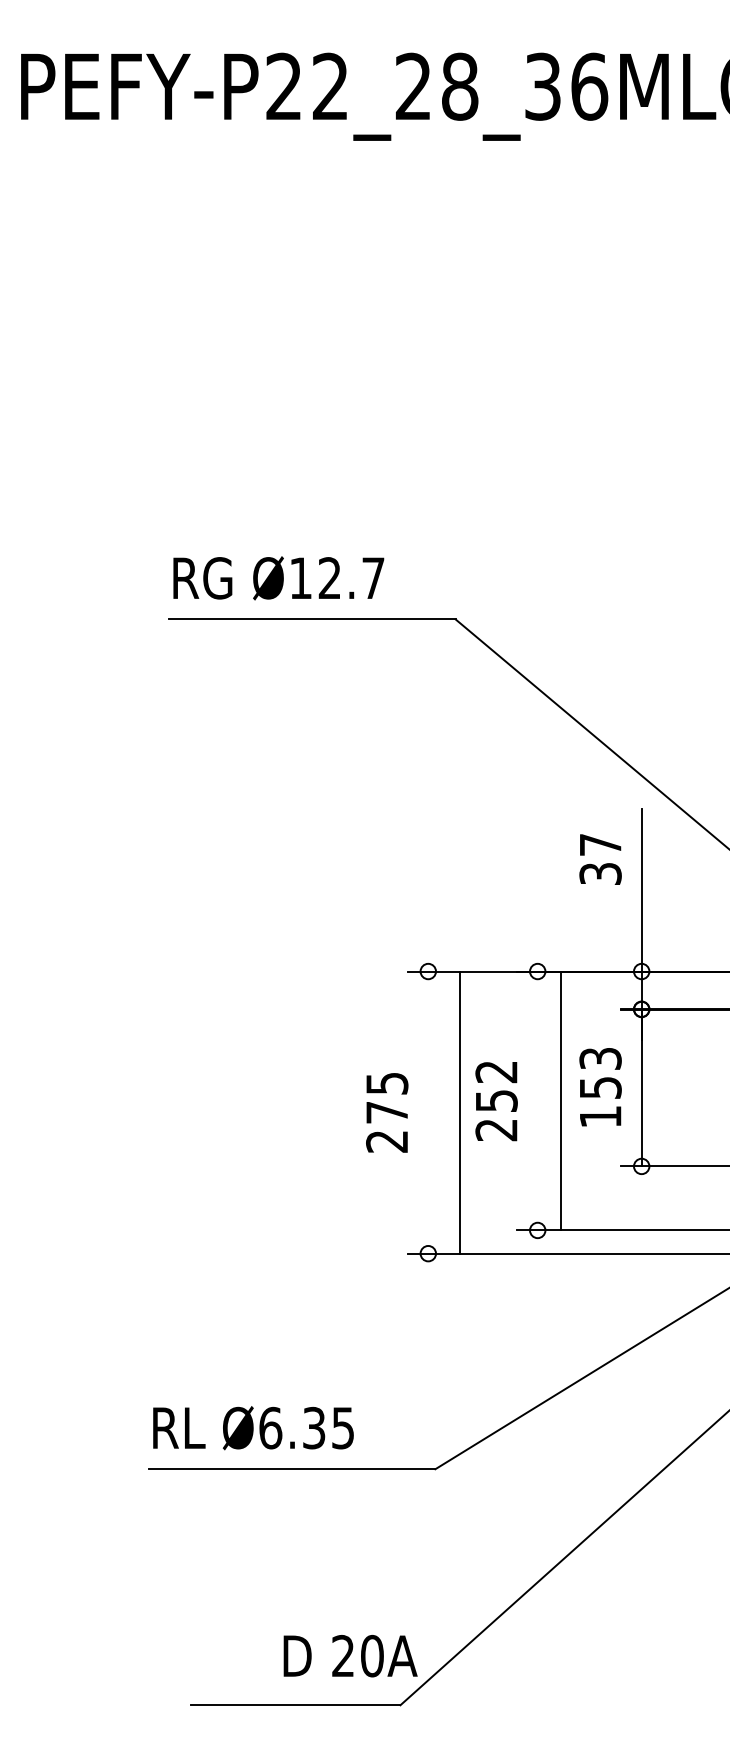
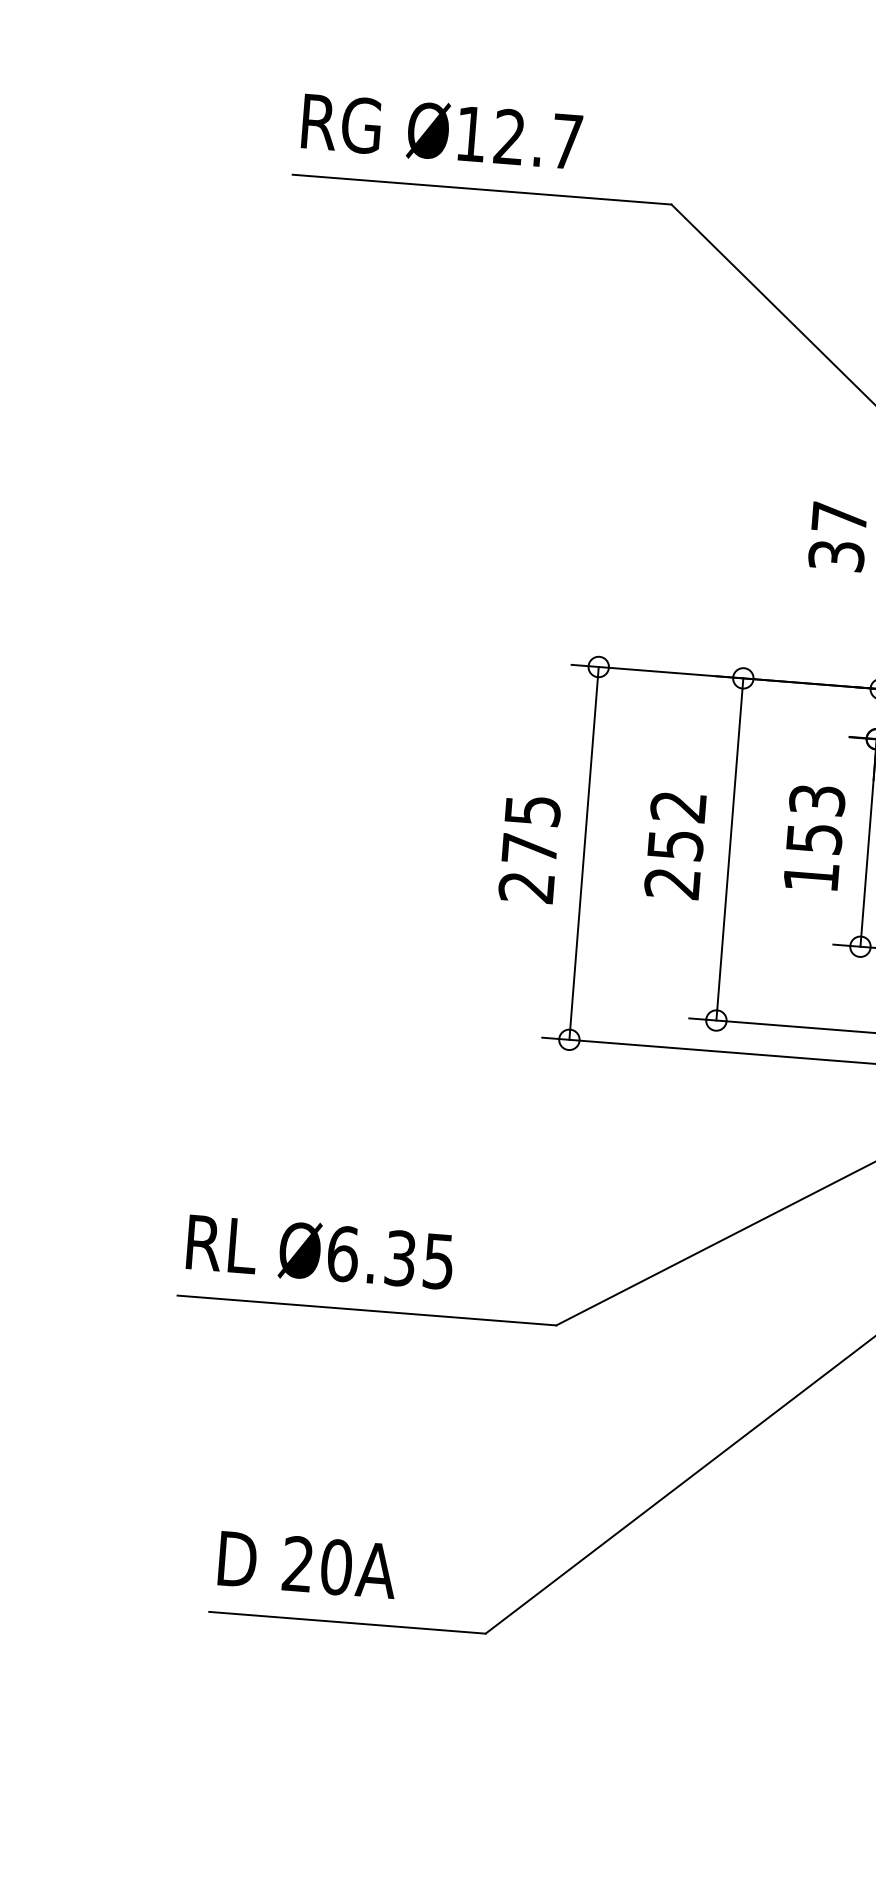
line: (560, 1100) -> (729, 848), moved
line: (460, 1112) -> (584, 853), moved
text: (350, 1656) -> (307, 1565), moved

